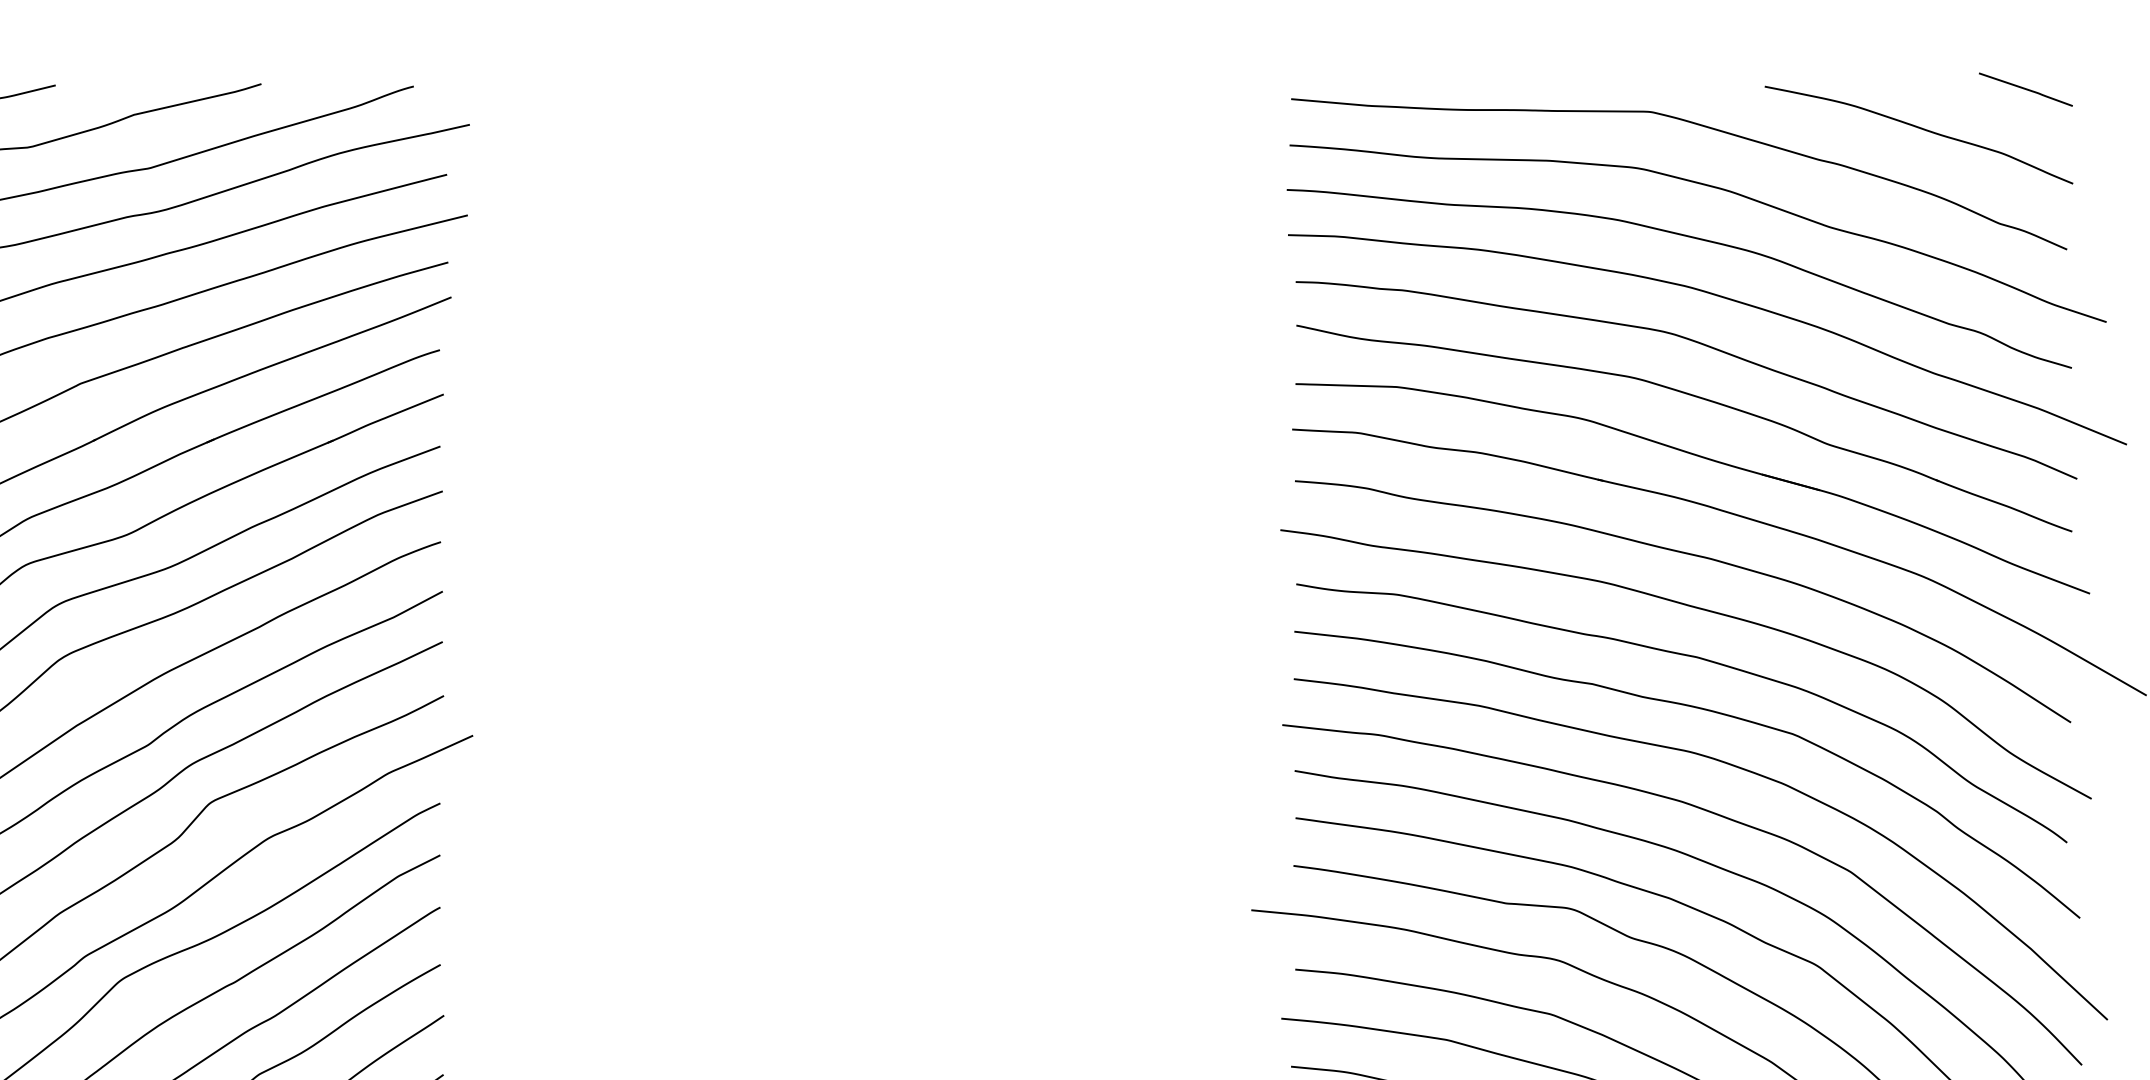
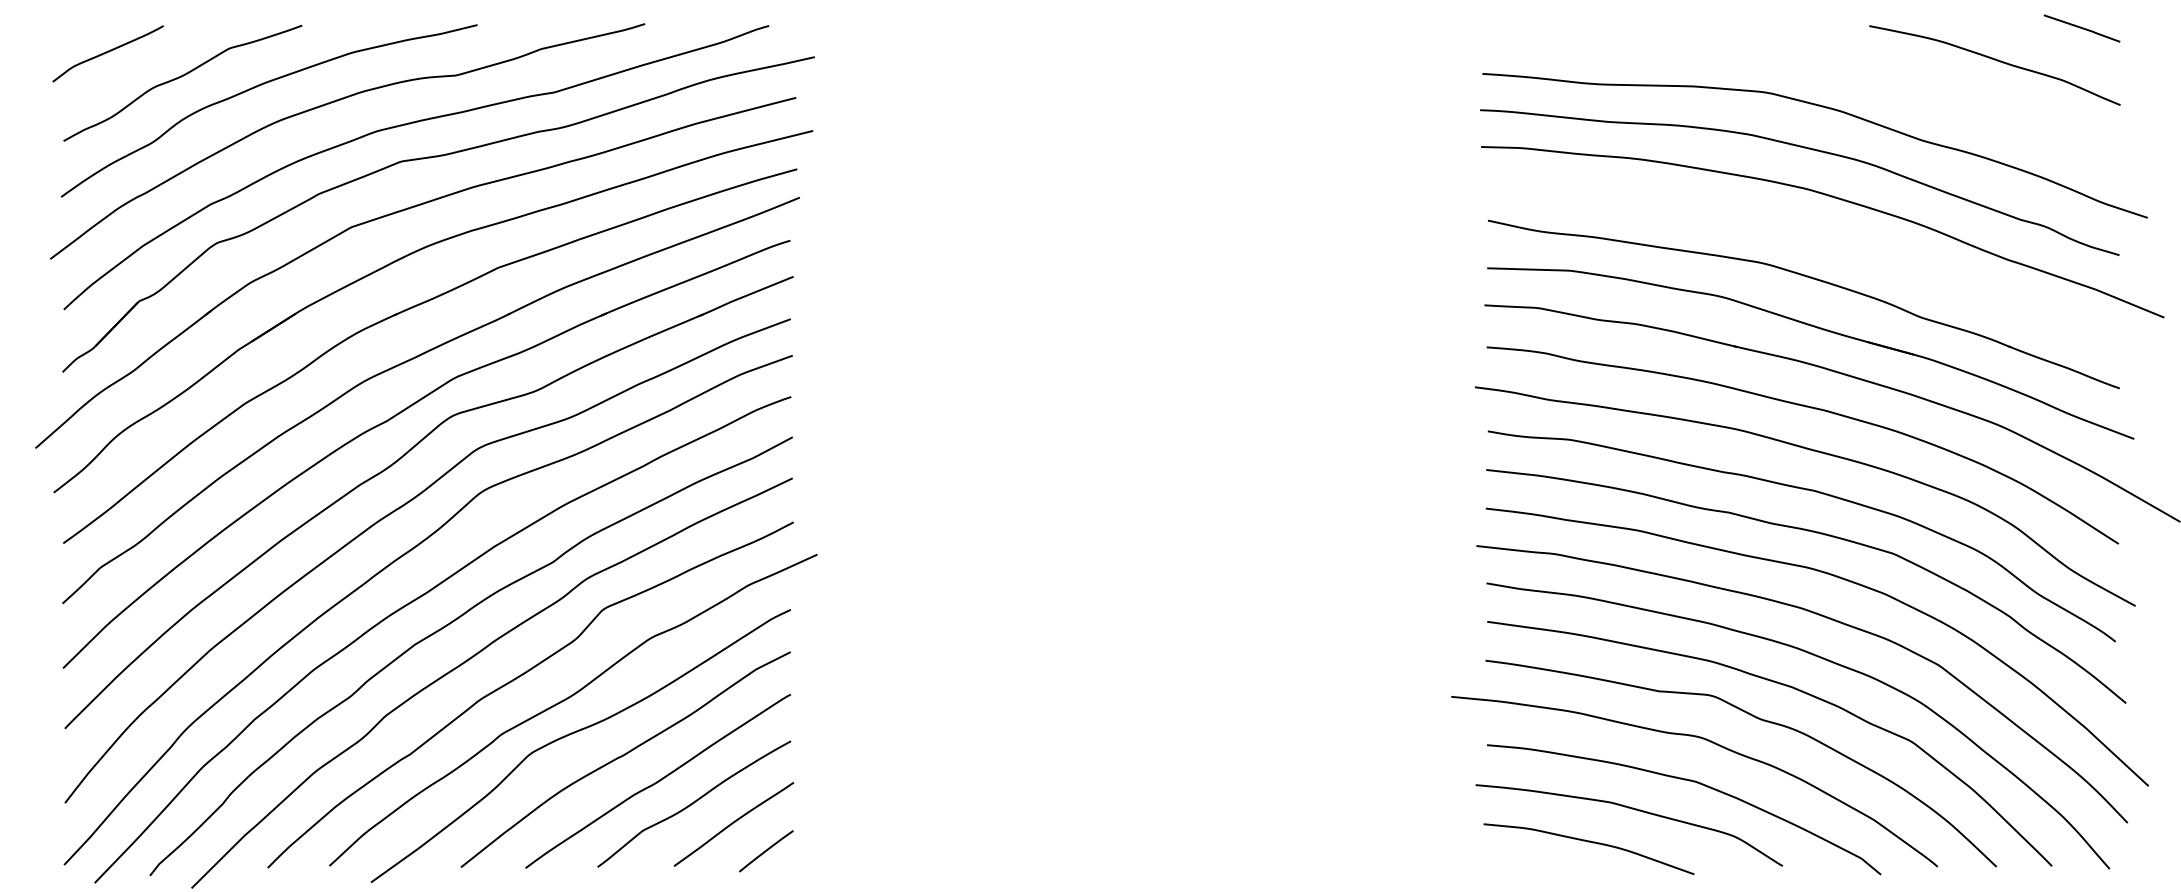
curve: (1691, 123) -> (1809, 56), removed
curve: (1697, 343) -> (1814, 235), removed

